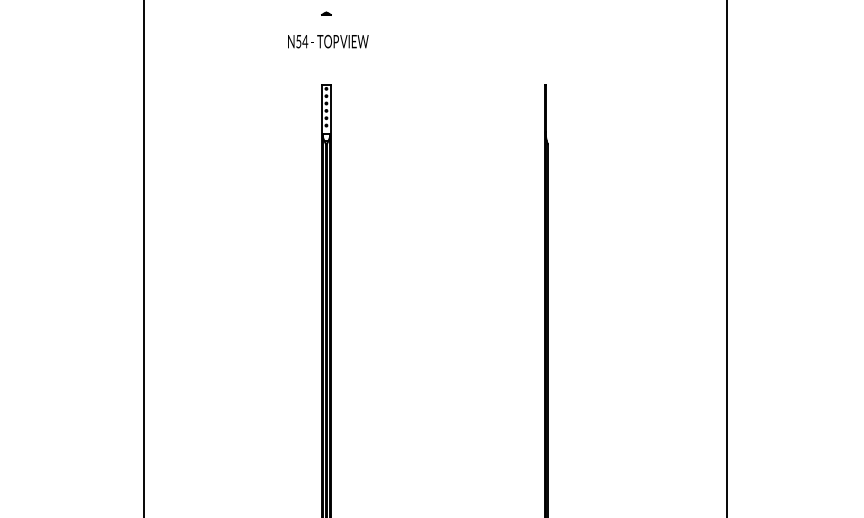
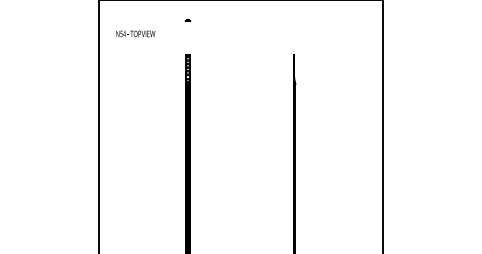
text: (327, 40) -> (135, 33), moved

